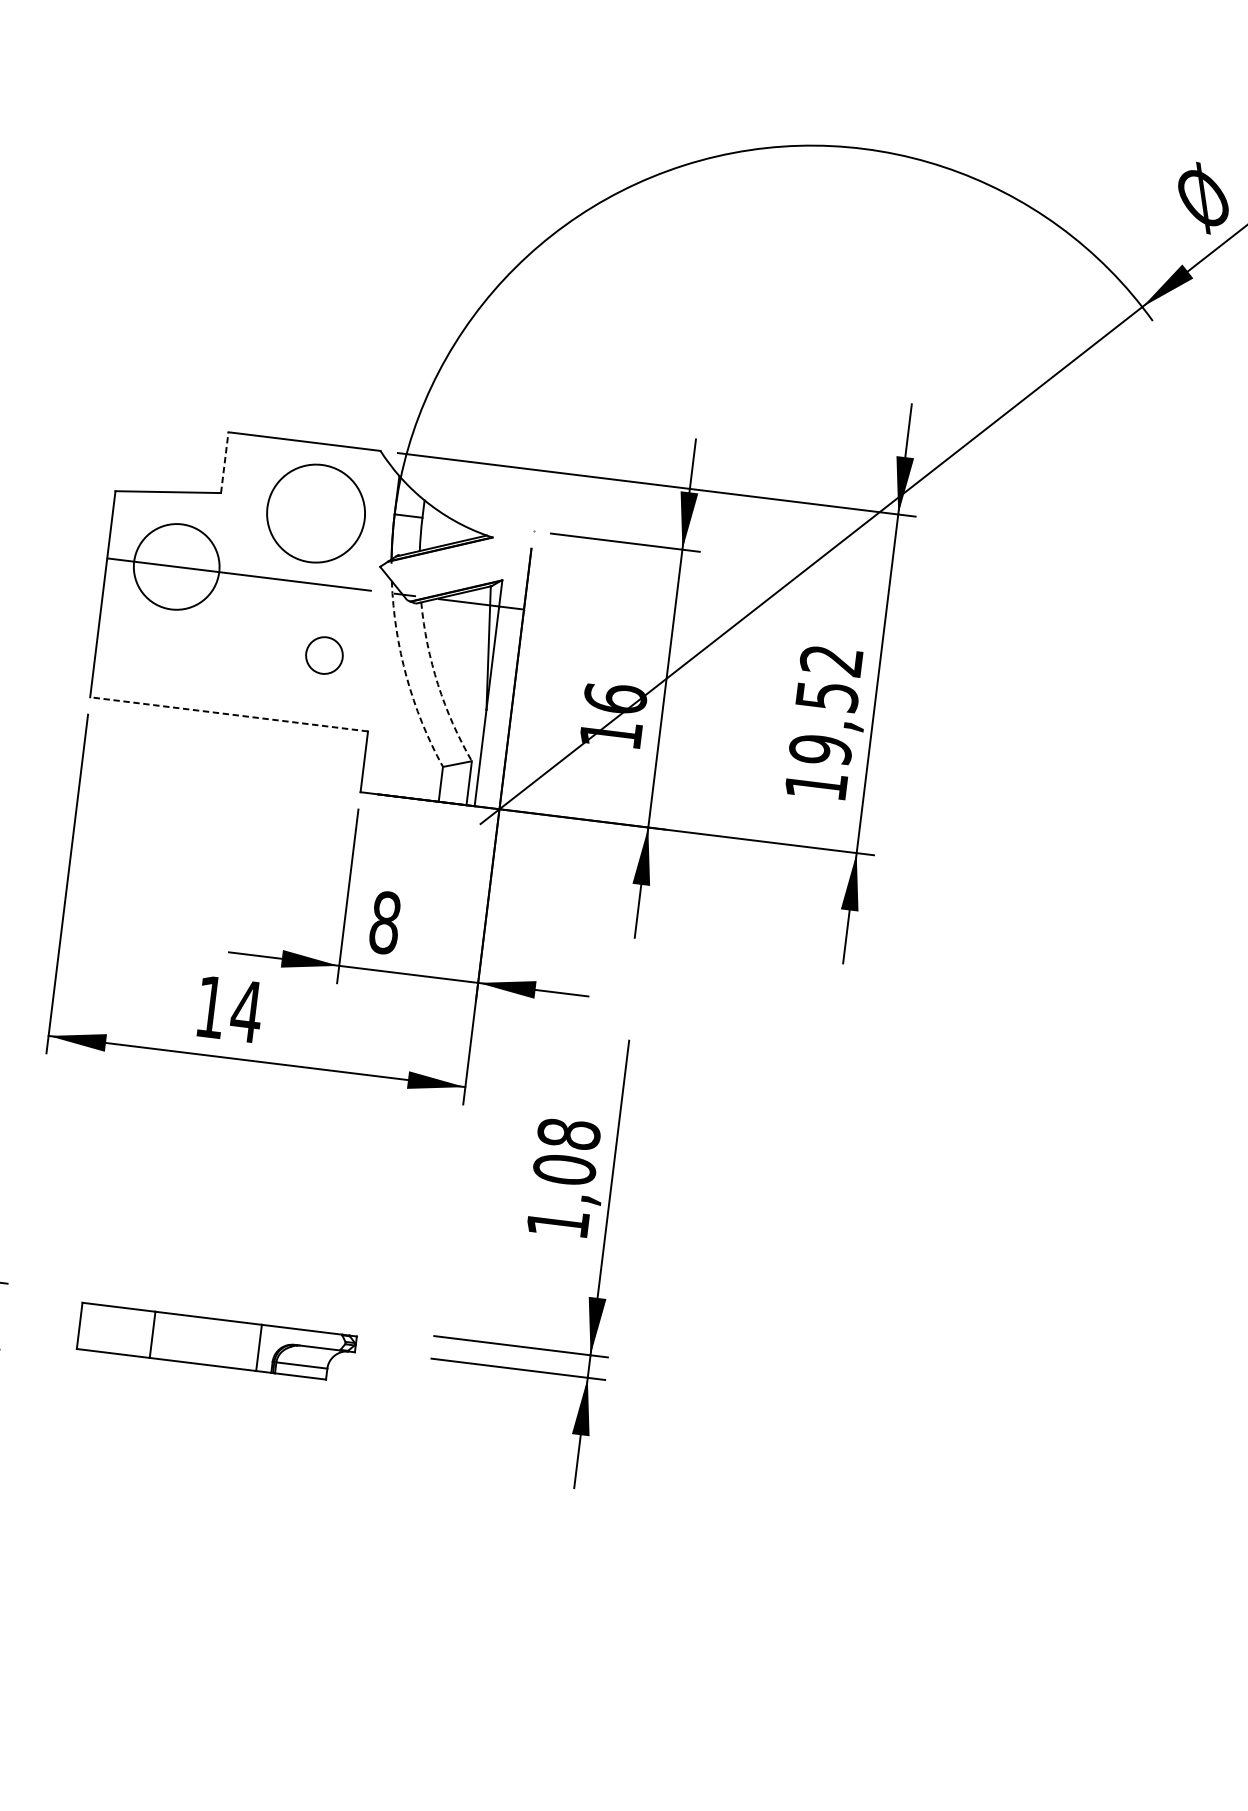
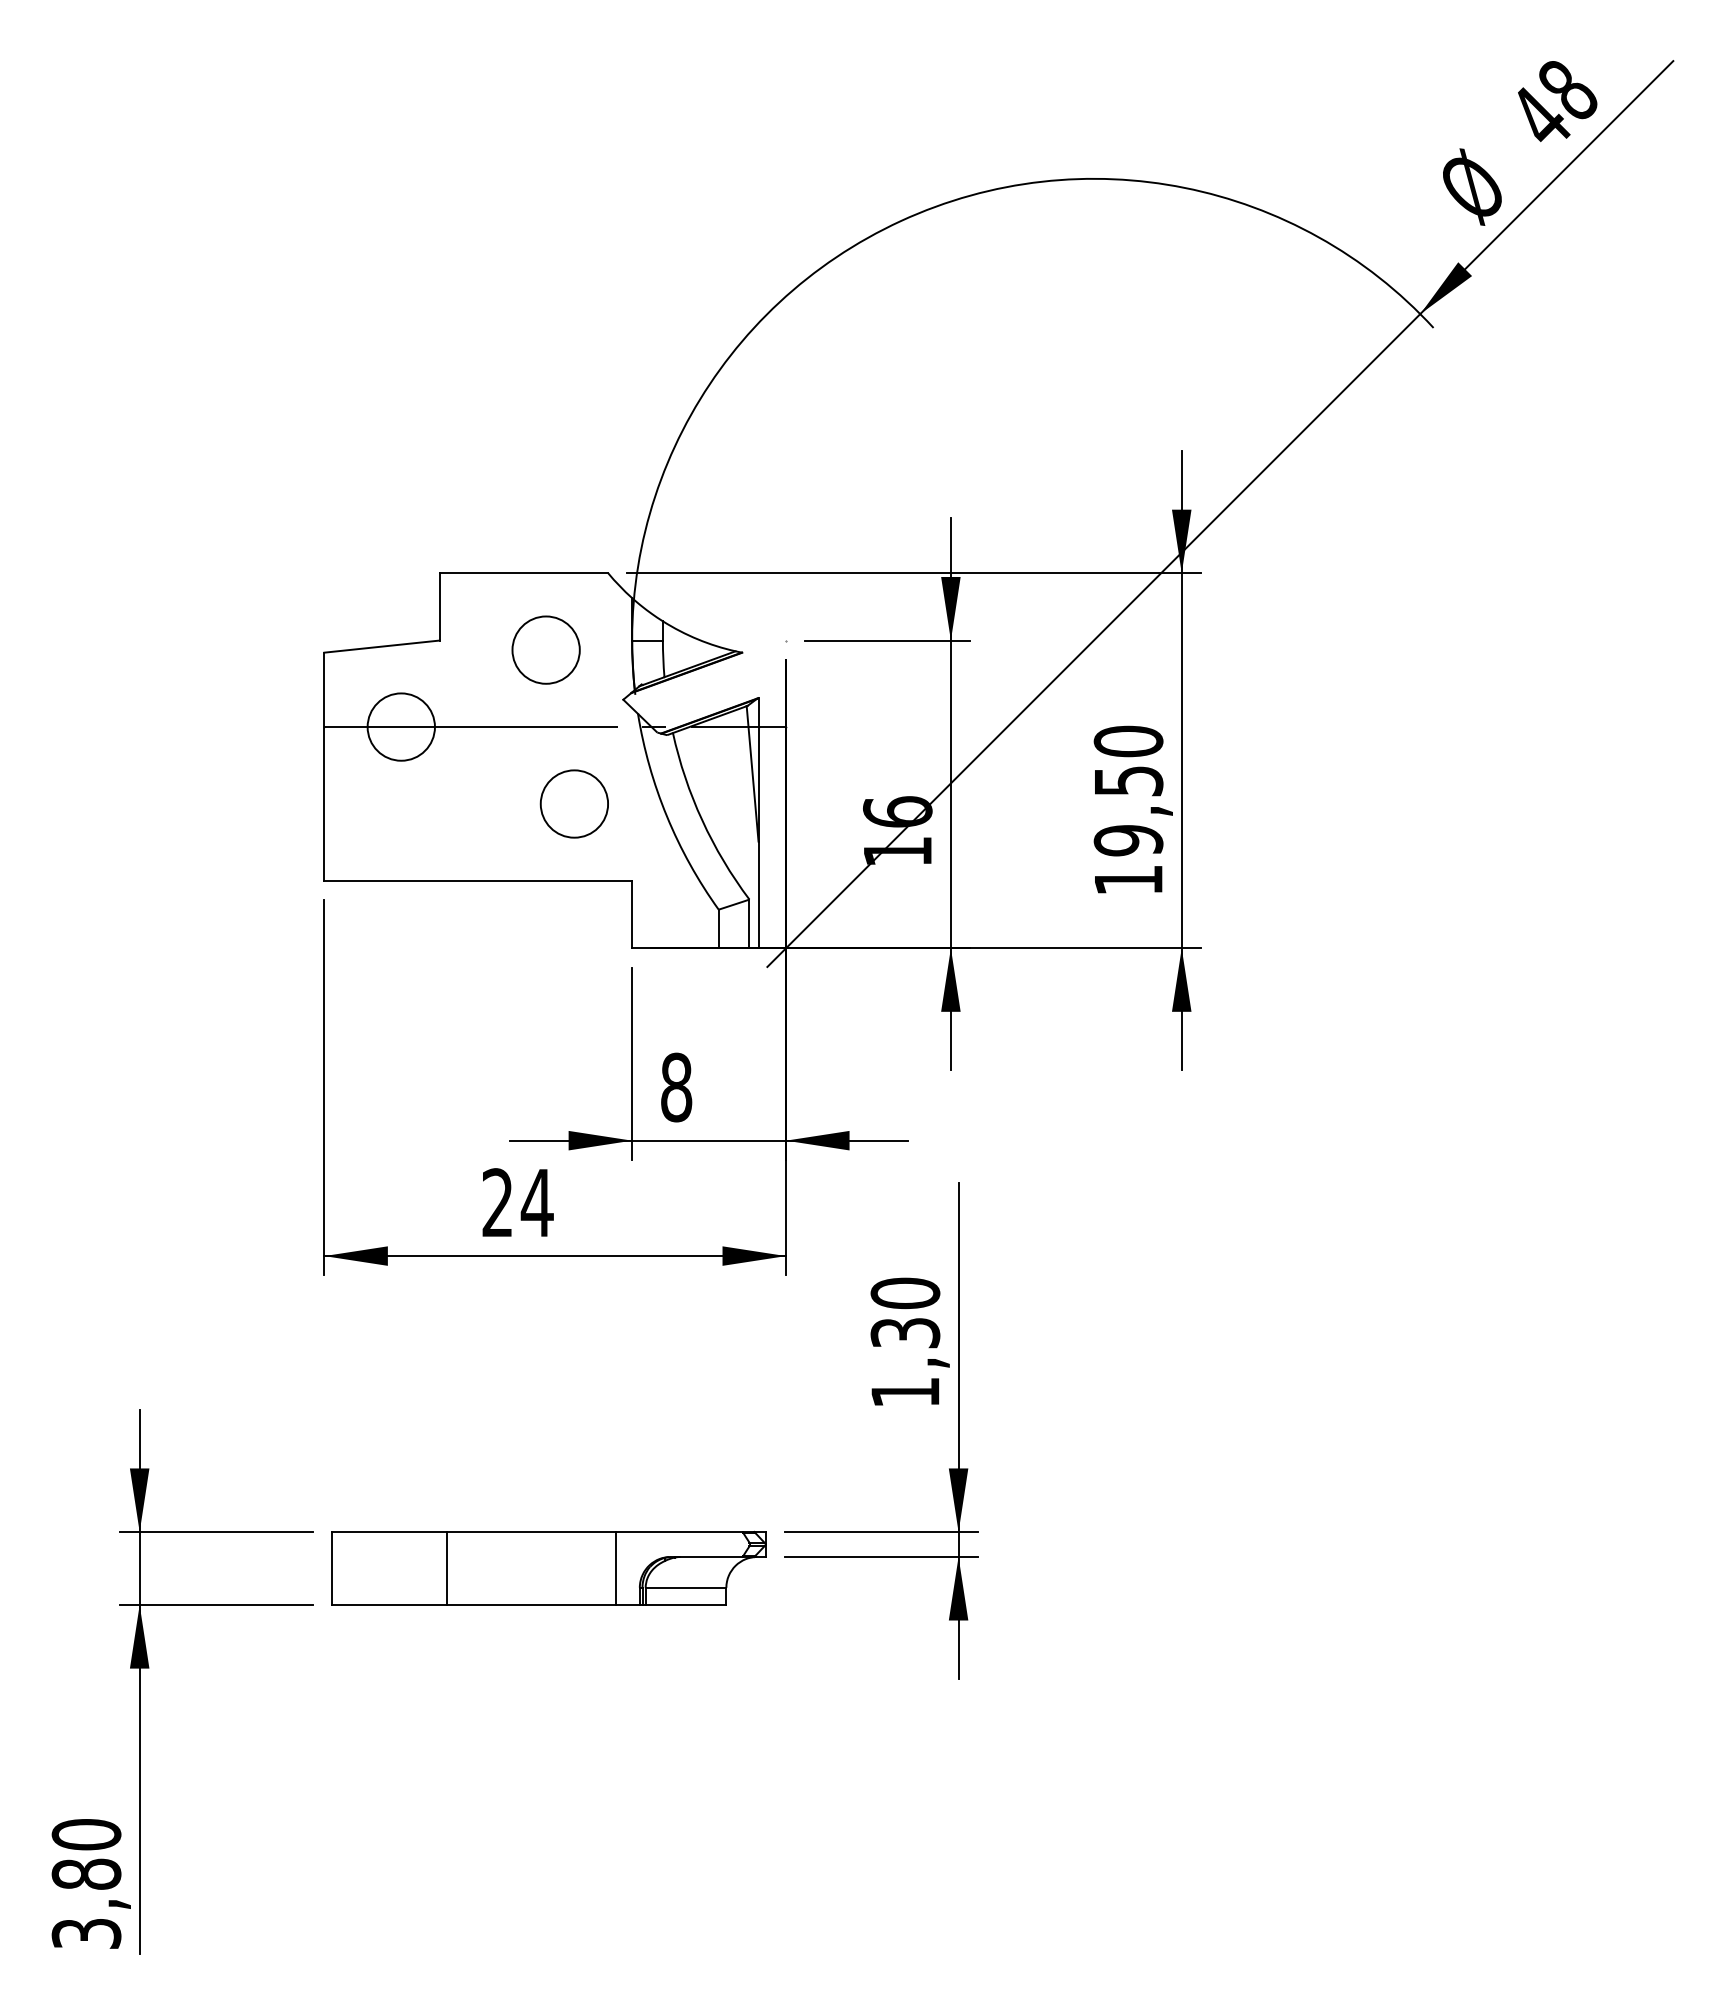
line: (224, 462) -> (439, 606), dashed -> solid
circle: (315, 512) -> (545, 649), size x0.62
circle: (176, 566) -> (400, 726), size x0.71
circle: (324, 655) -> (574, 803), size x1.67
text: (831, 660) -> (1128, 741), 19,52 -> 19,50
arc: (406, 677) -> (666, 816), dashed -> solid
arc: (438, 684) -> (702, 820), dashed -> solid
line: (229, 713) -> (478, 880), dashed -> solid
text: (209, 1006) -> (496, 1202), 14 -> 24
text: (566, 1151) -> (905, 1312), 1,08 -> 1,30
part: (216, 1341) -> (548, 1567), size x1.43

